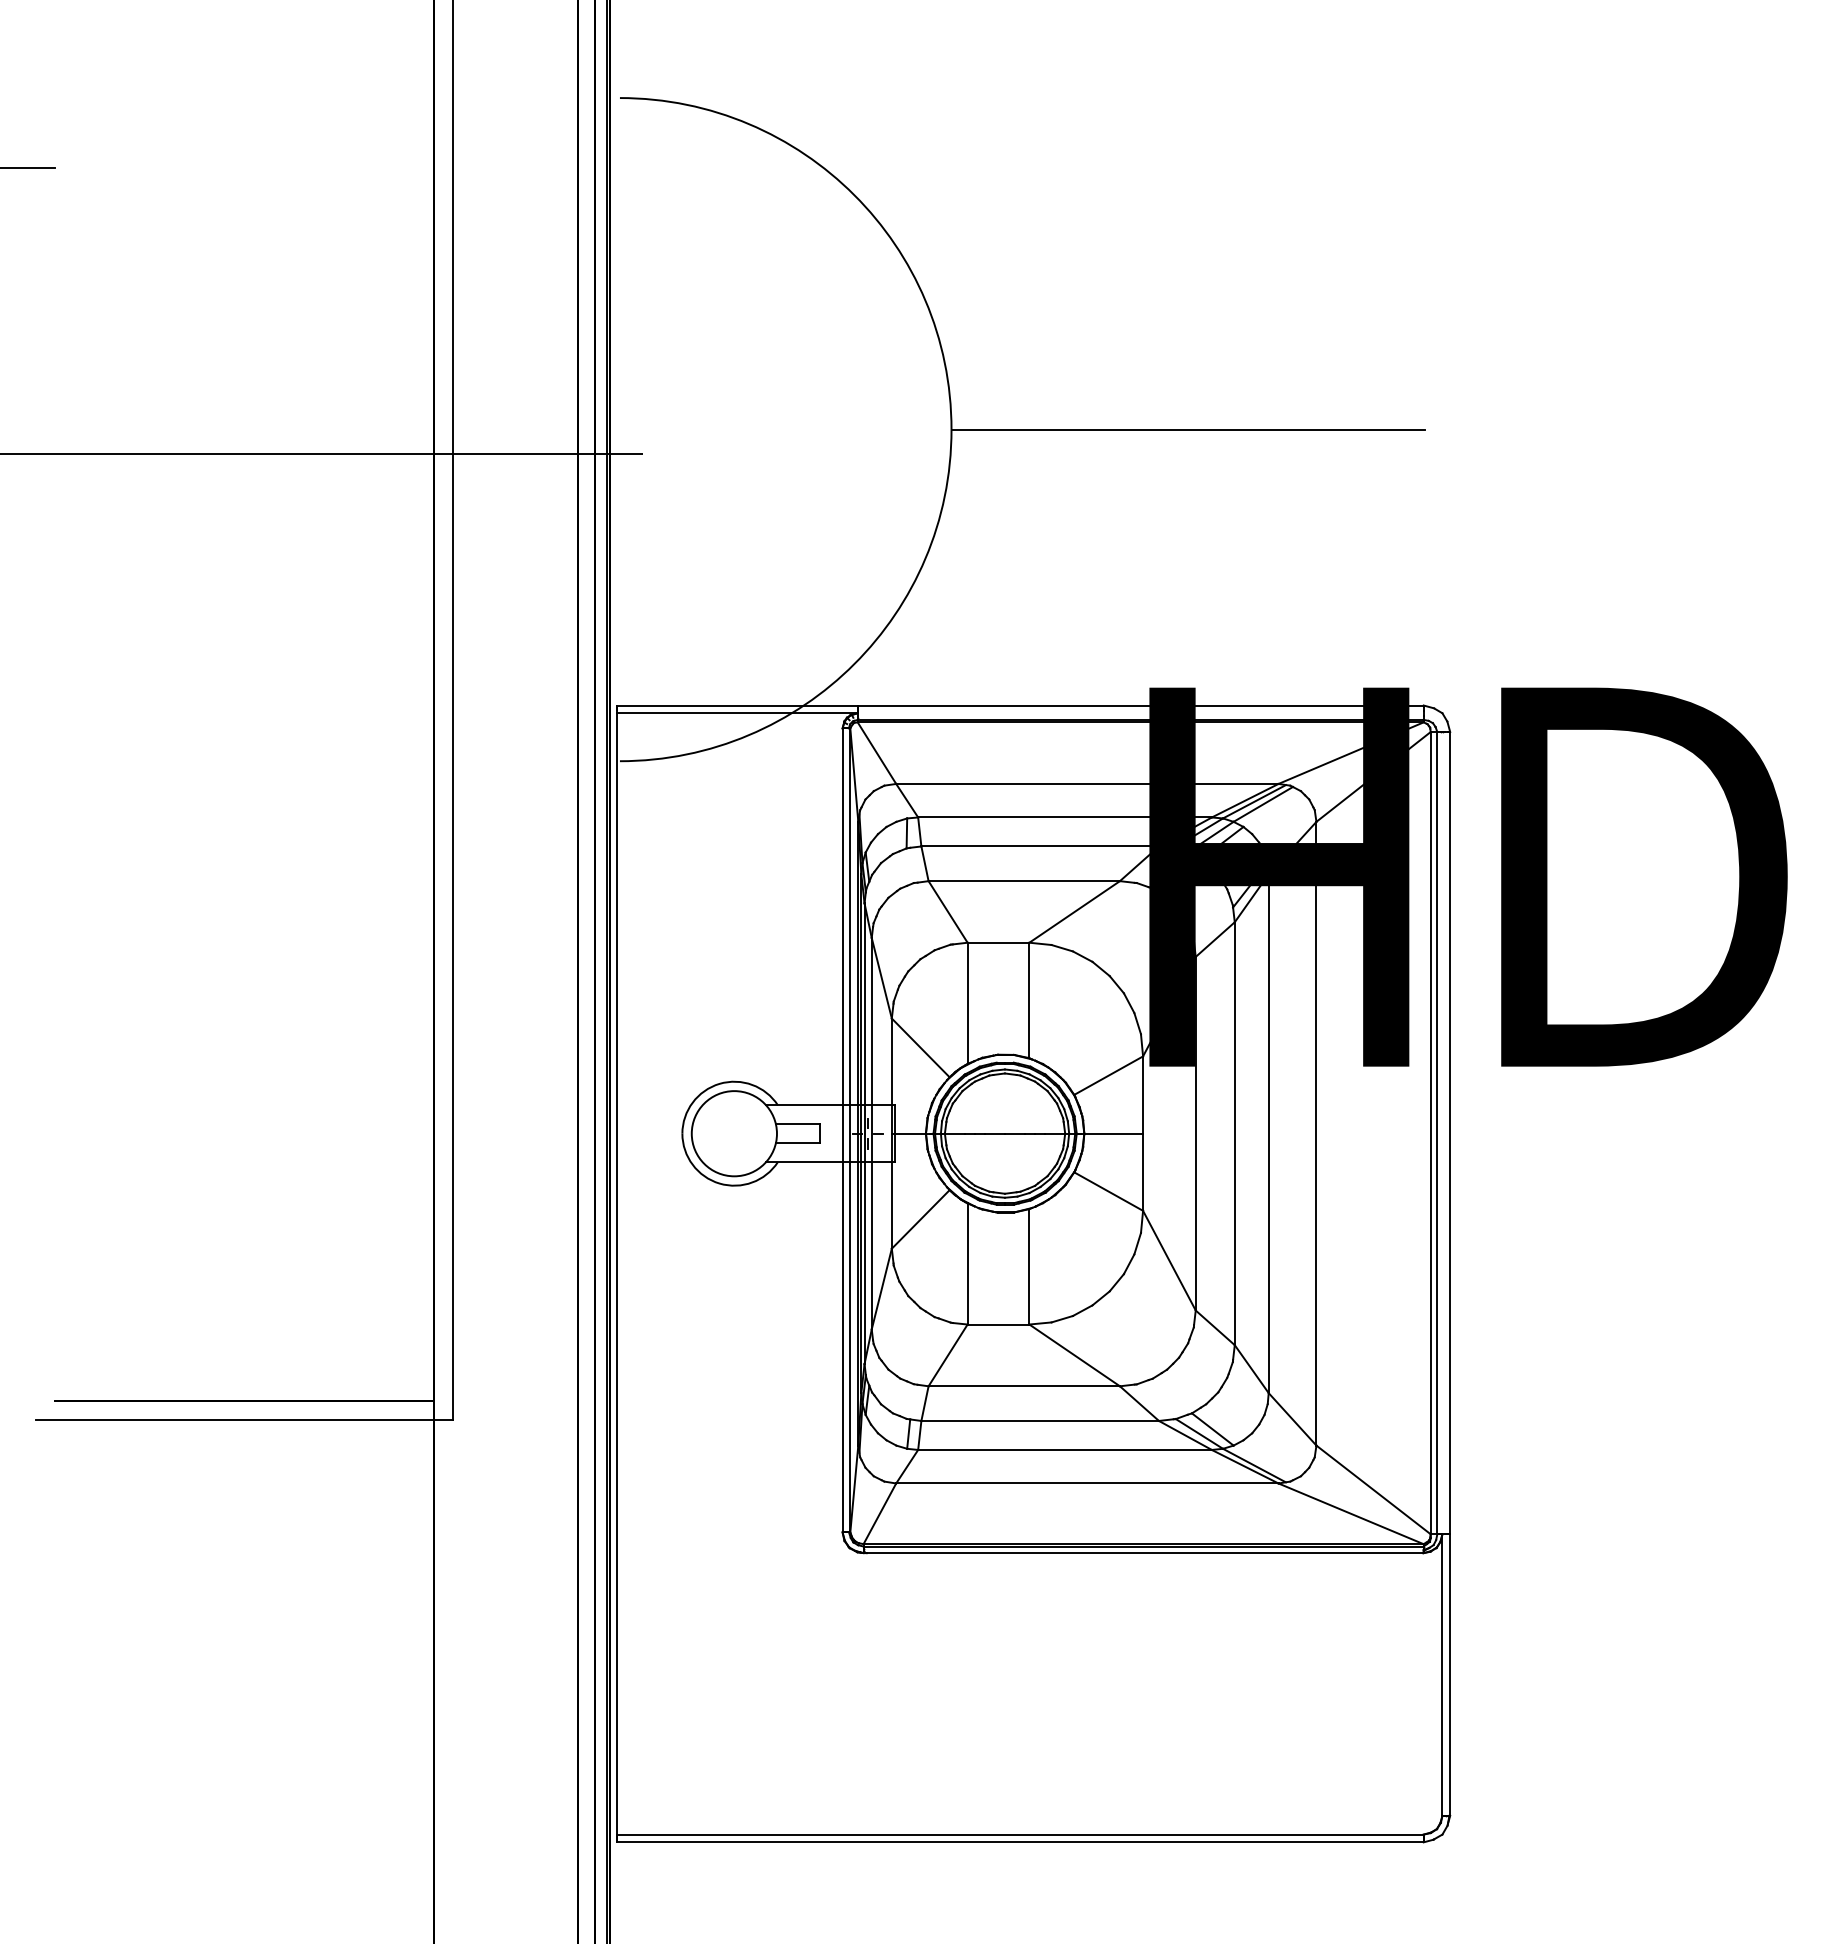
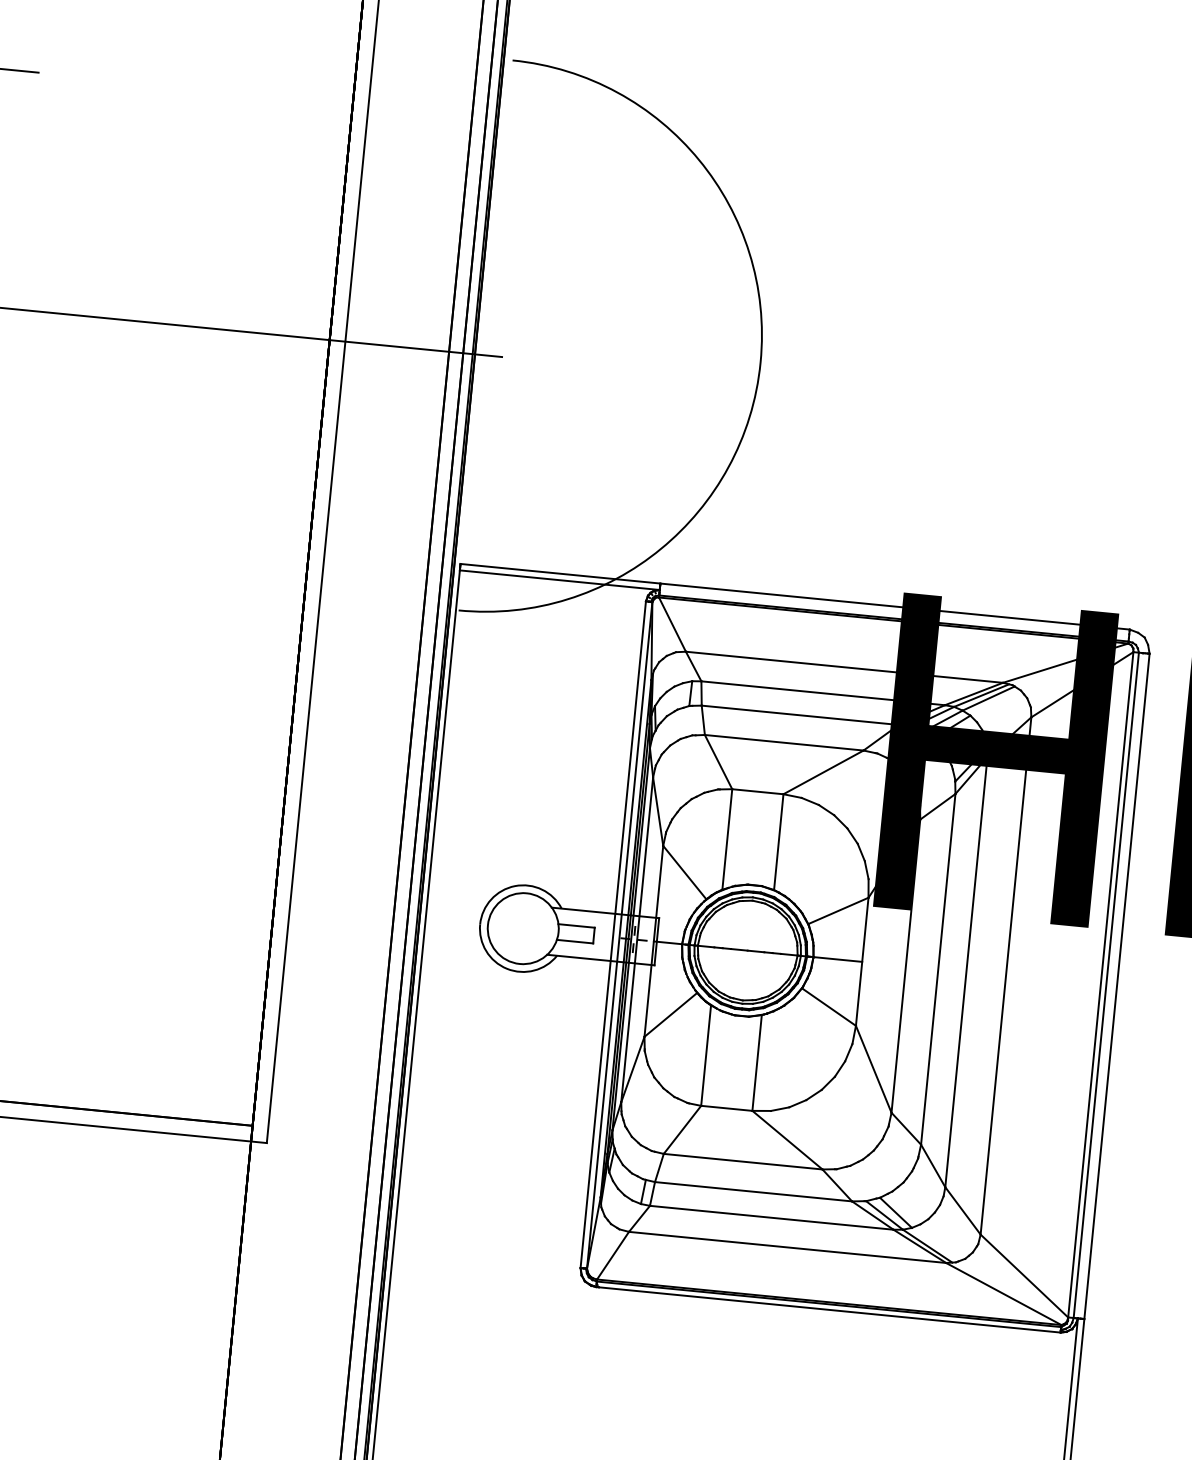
line: (1188, 429) -> (957, 381), removed

